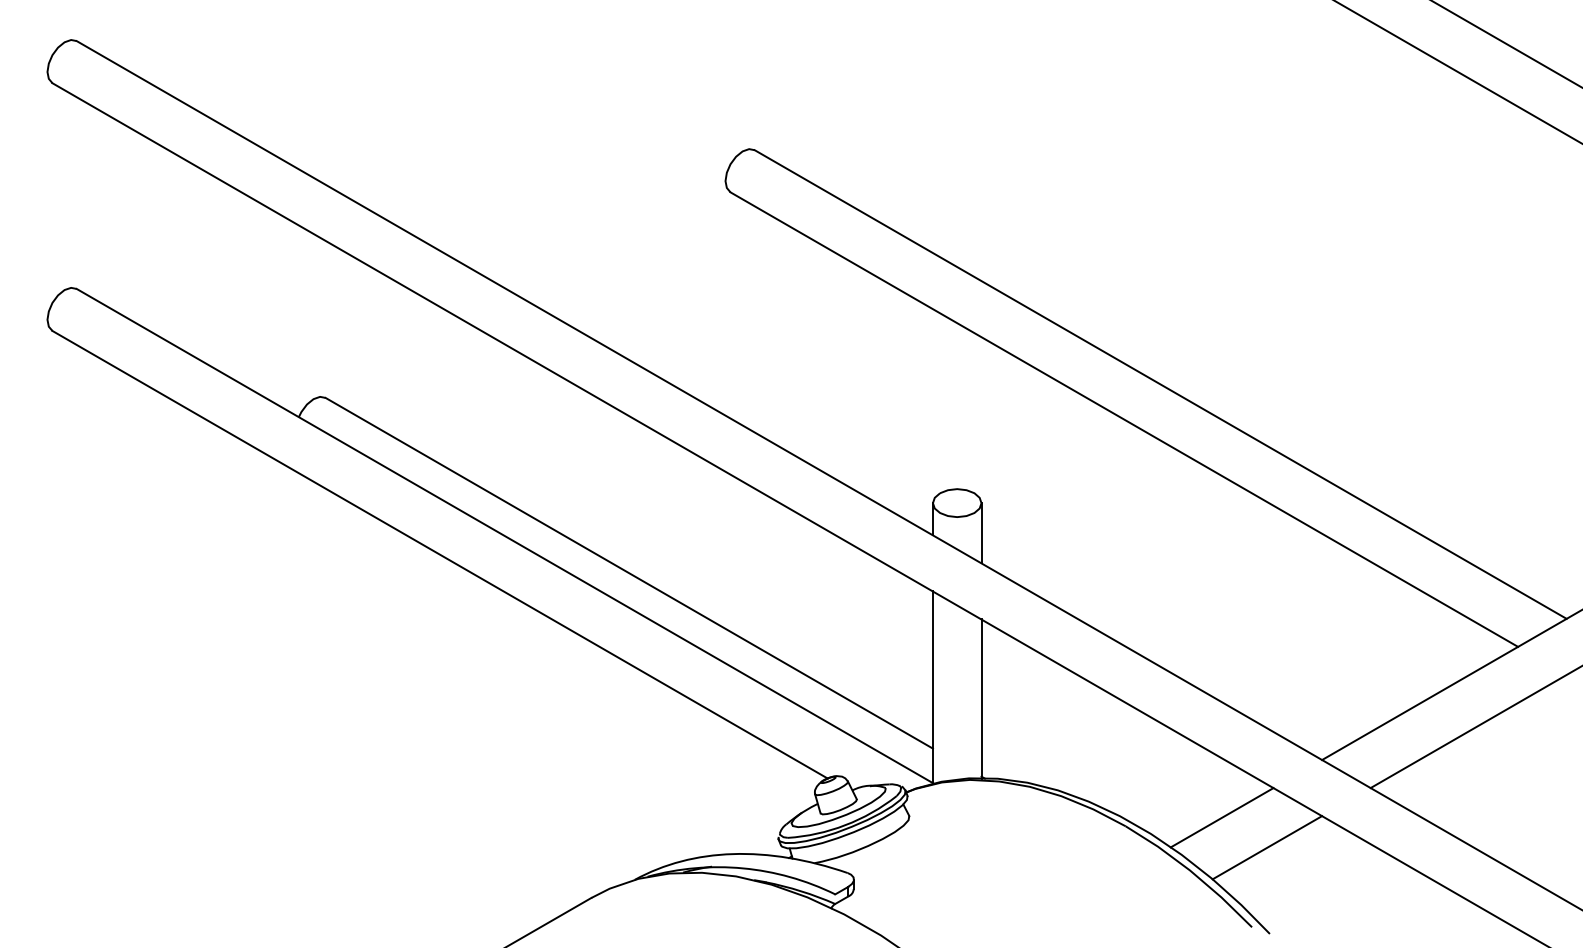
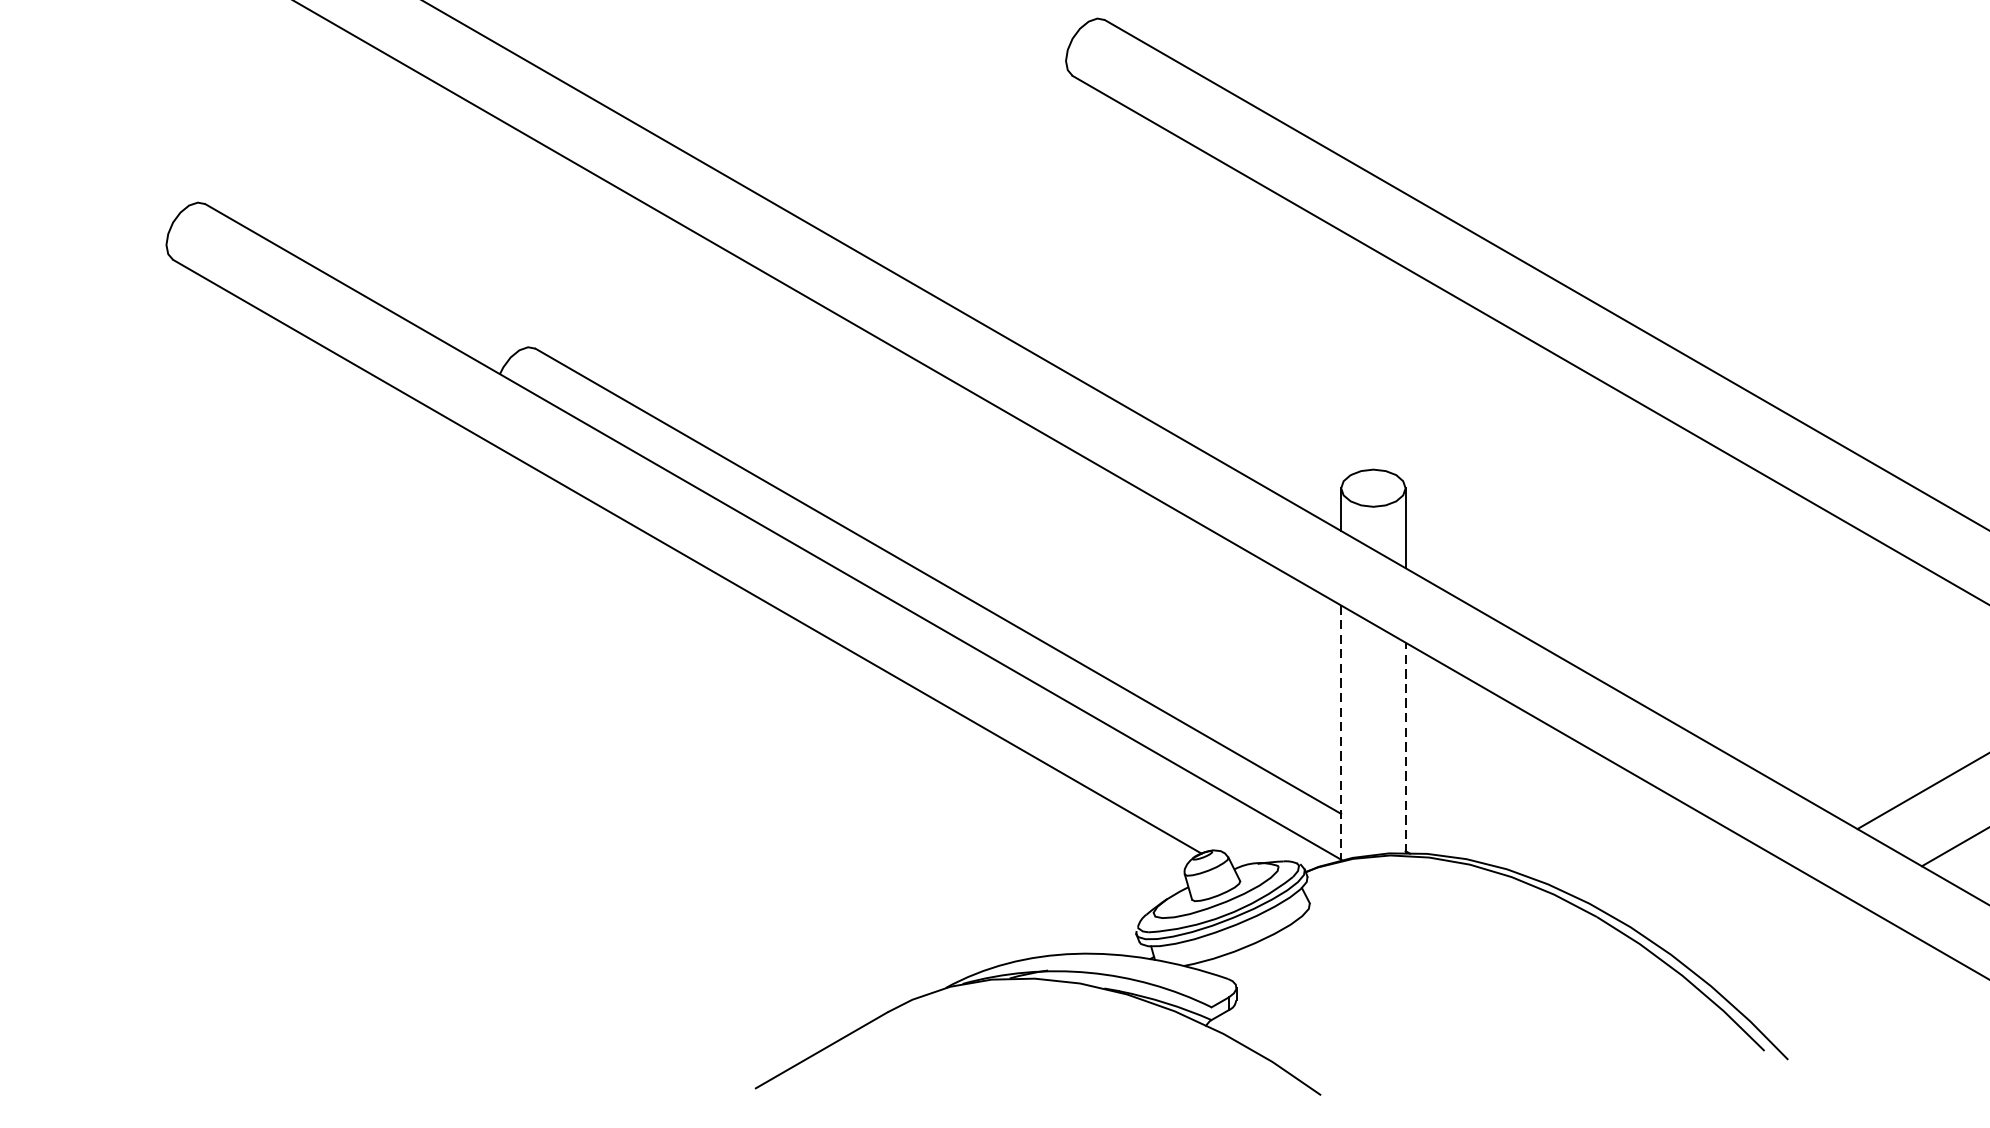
line: (932, 687) -> (1340, 732), solid -> dashed
line: (981, 699) -> (1405, 748), solid -> dashed
line: (1221, 817) -> (1724, 905), removed
line: (1267, 847) -> (1785, 945), removed

